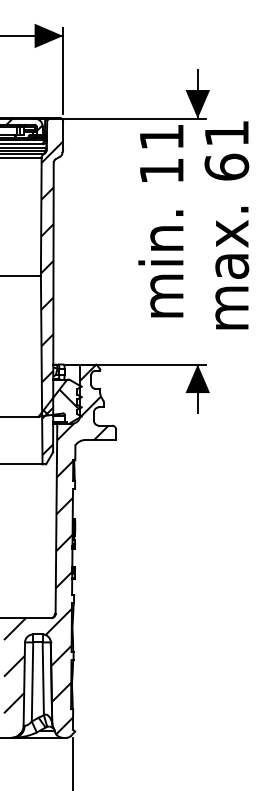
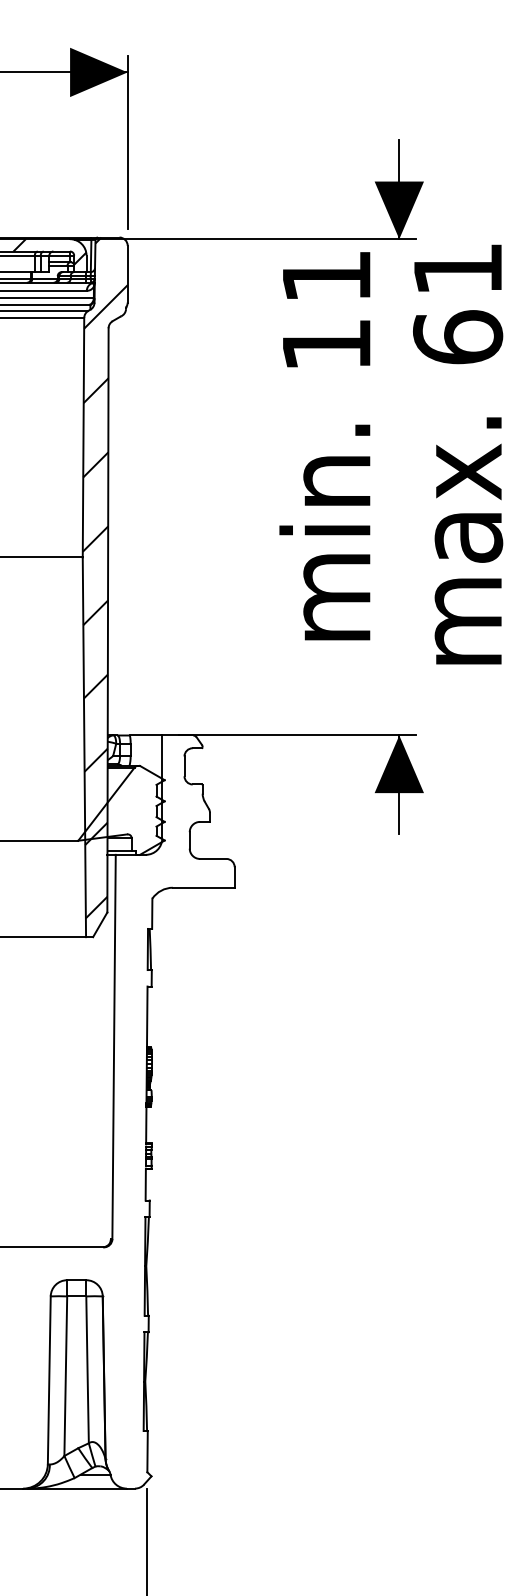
hatch: (60, 402) -> (122, 812), removed
hatch: (56, 549) -> (114, 1108), removed

